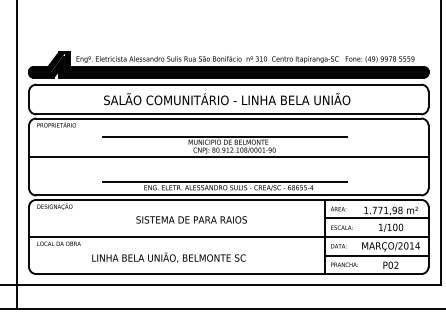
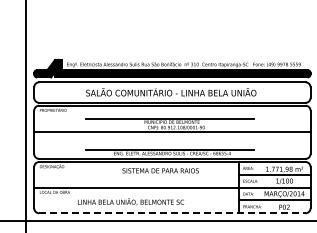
text: (191, 219) -> (160, 170), moved
line: (228, 274) -> (172, 213), solid -> dashed

